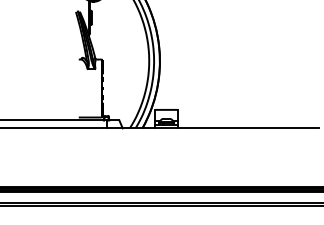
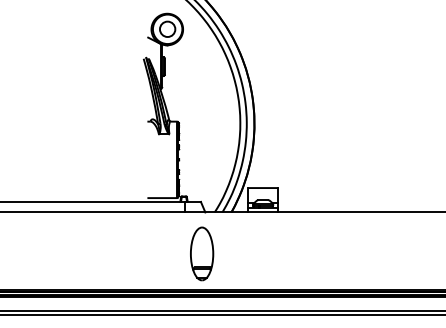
part: (120, 159) -> (202, 253), added

